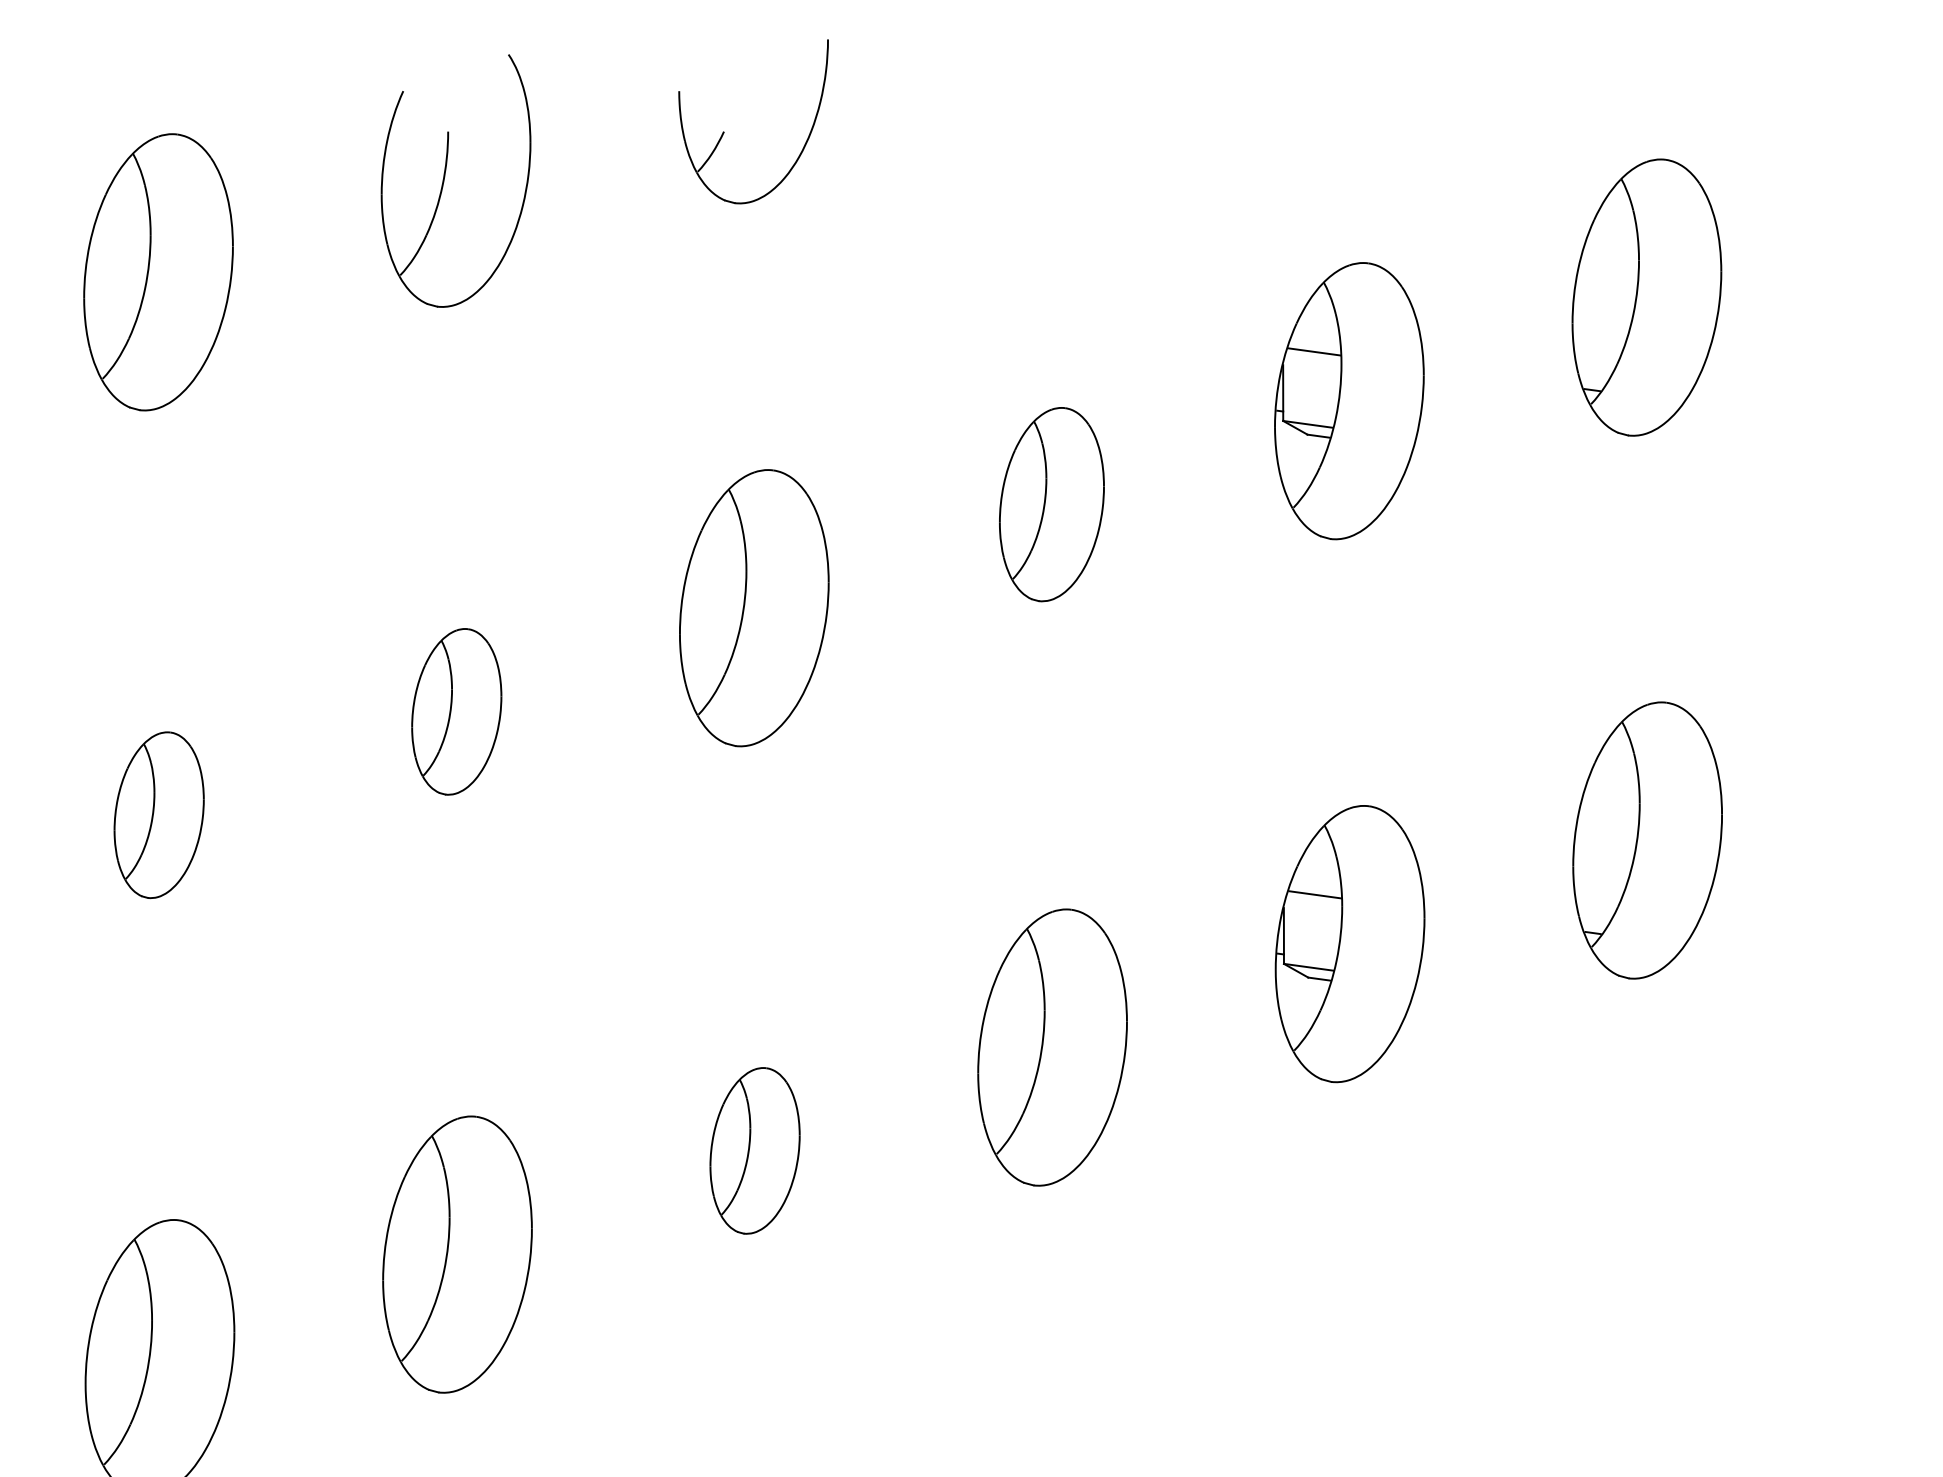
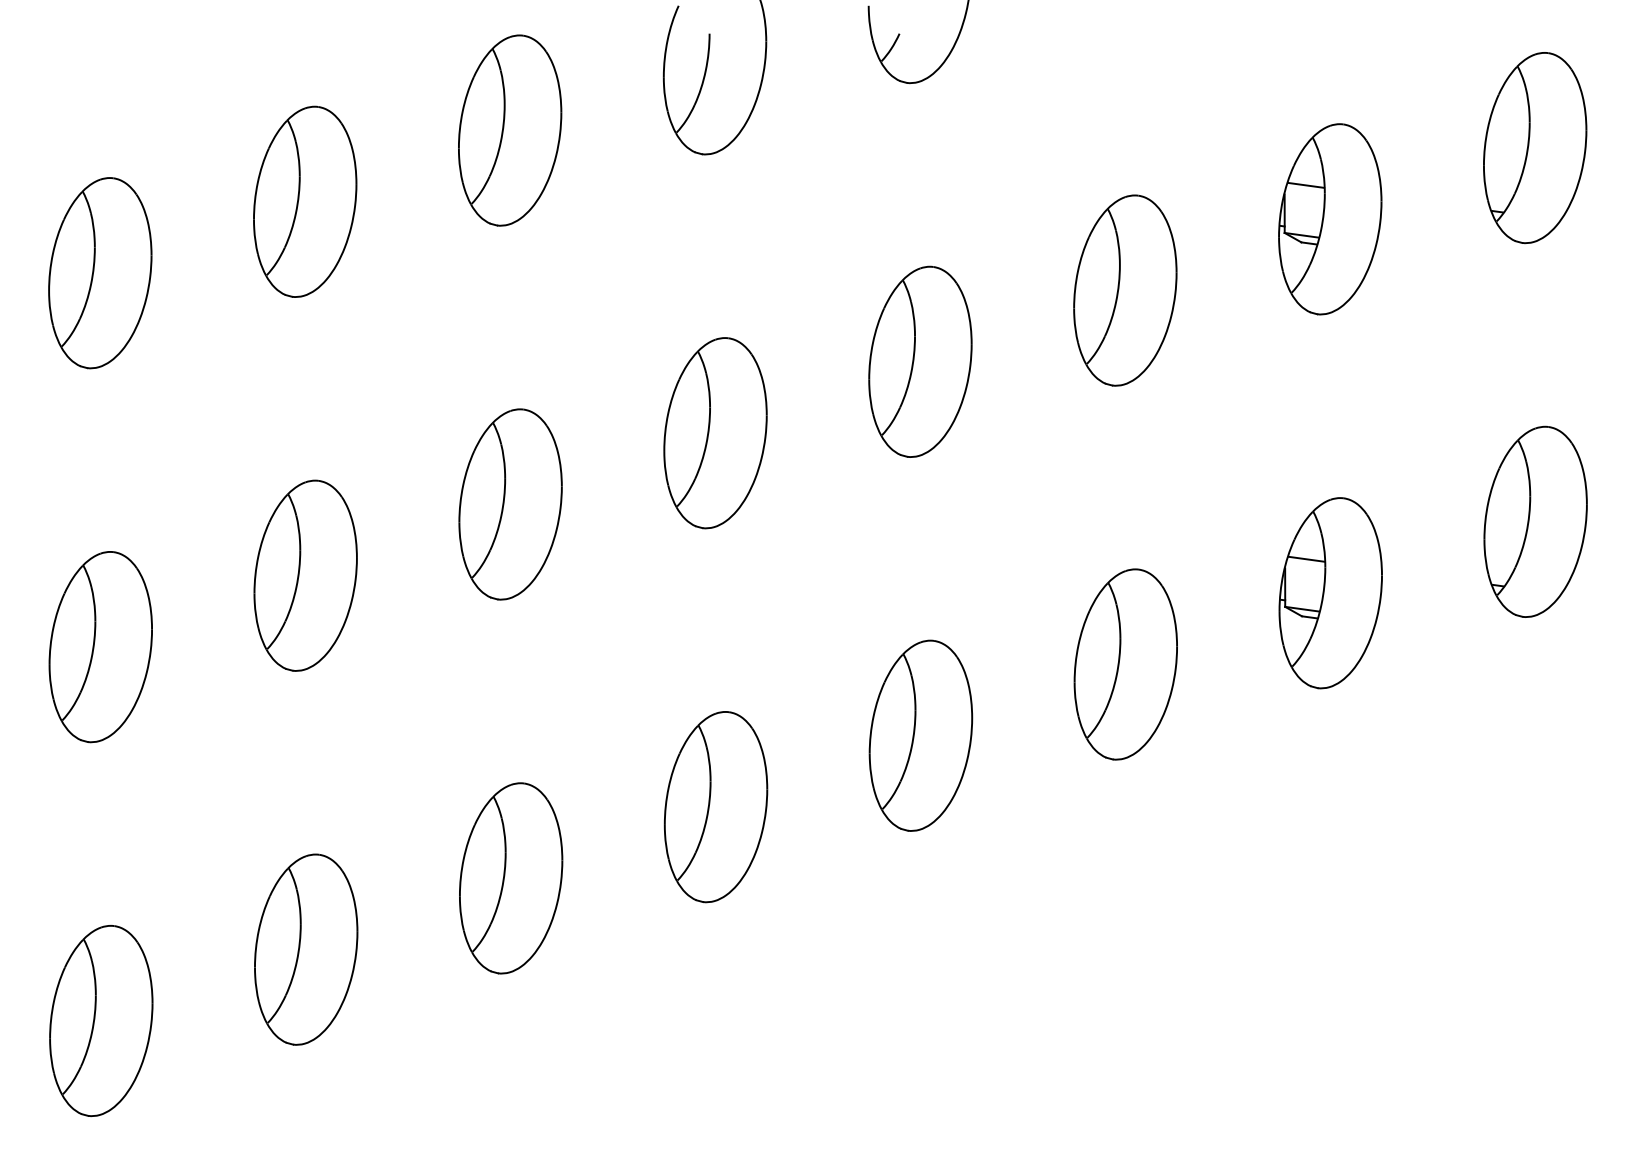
part: (1052, 504) -> (1125, 290), size x1.43
part: (456, 712) -> (715, 433), size x1.67
part: (159, 815) -> (510, 504), size x1.67
part: (754, 1150) -> (920, 735), size x1.67

